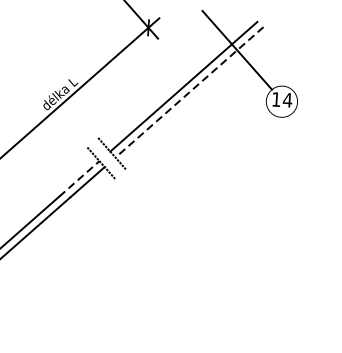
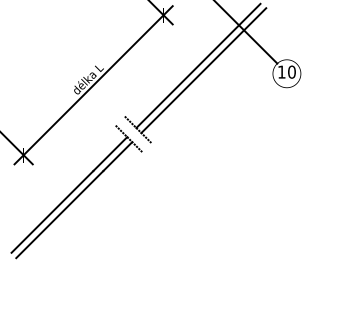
line: (189, 92) -> (203, 70), dashed -> solid
text: (287, 99) -> (291, 71), 14 -> 10
line: (79, 179) -> (110, 154), dashed -> solid

